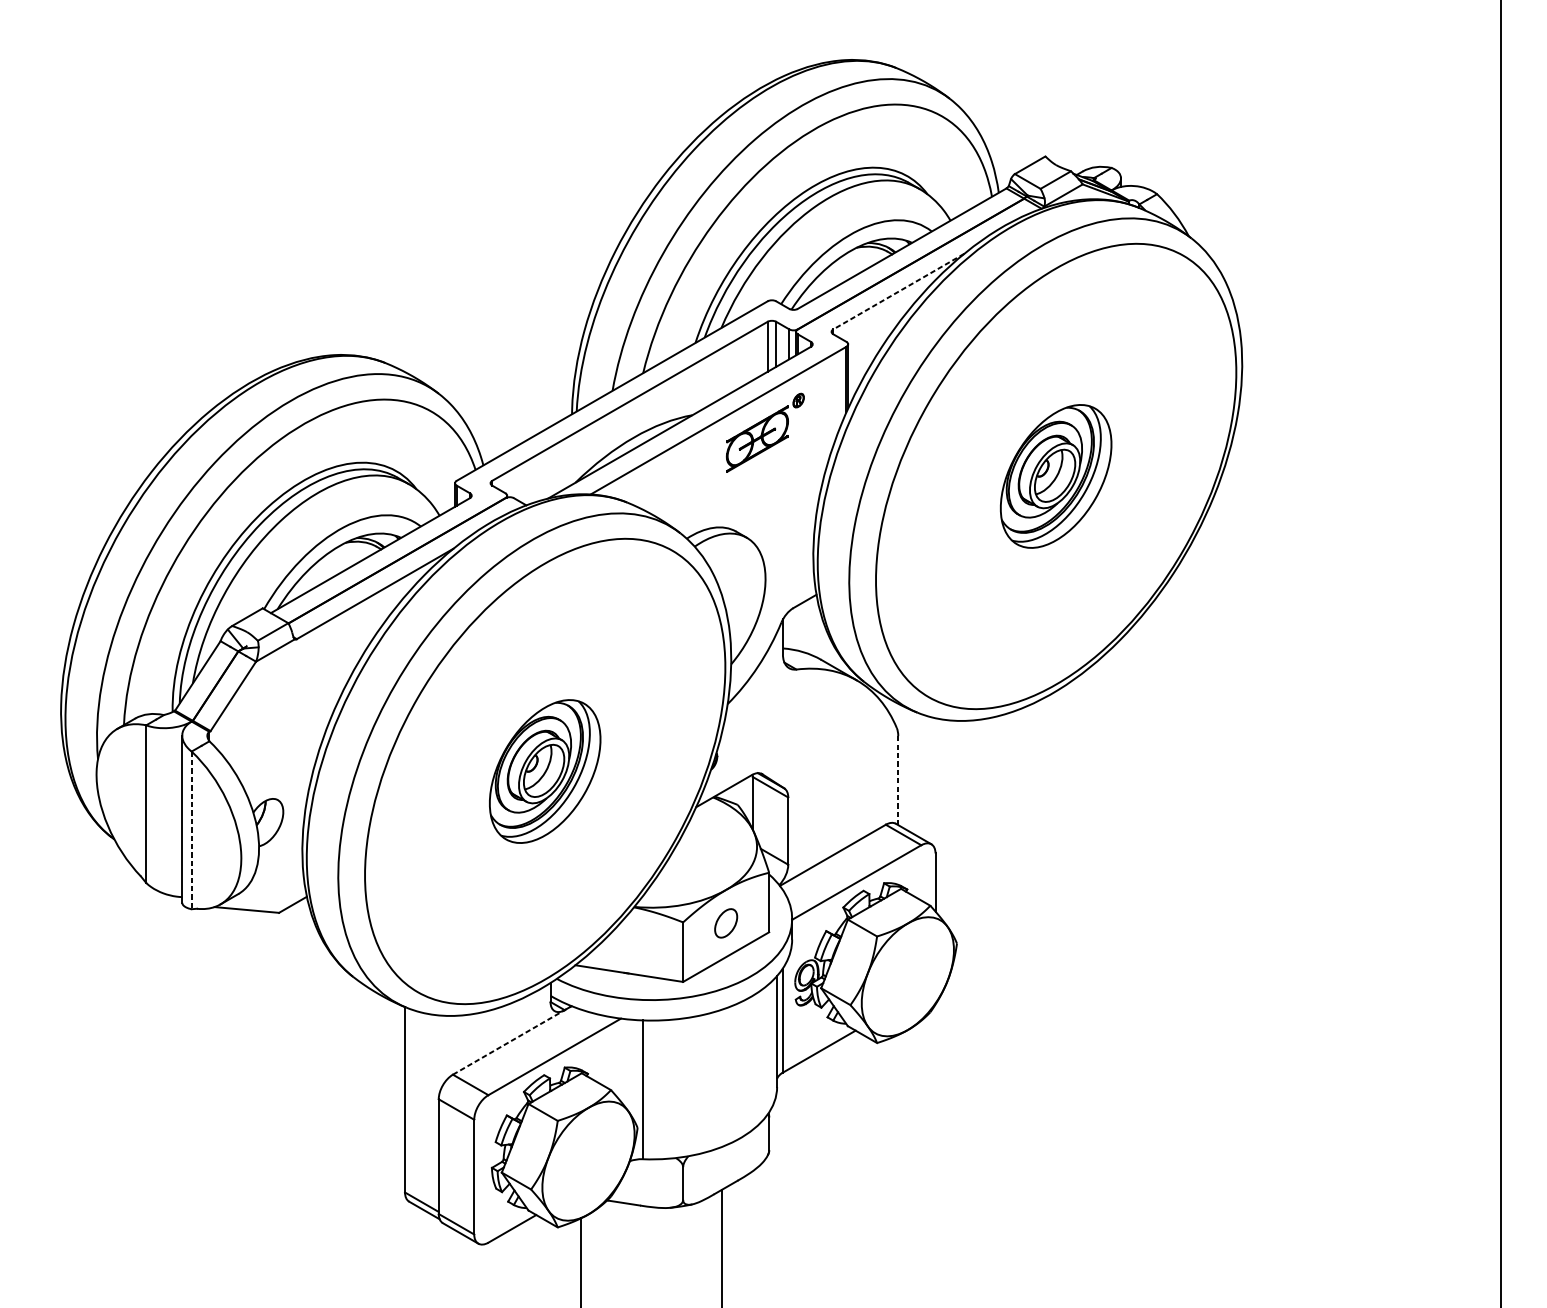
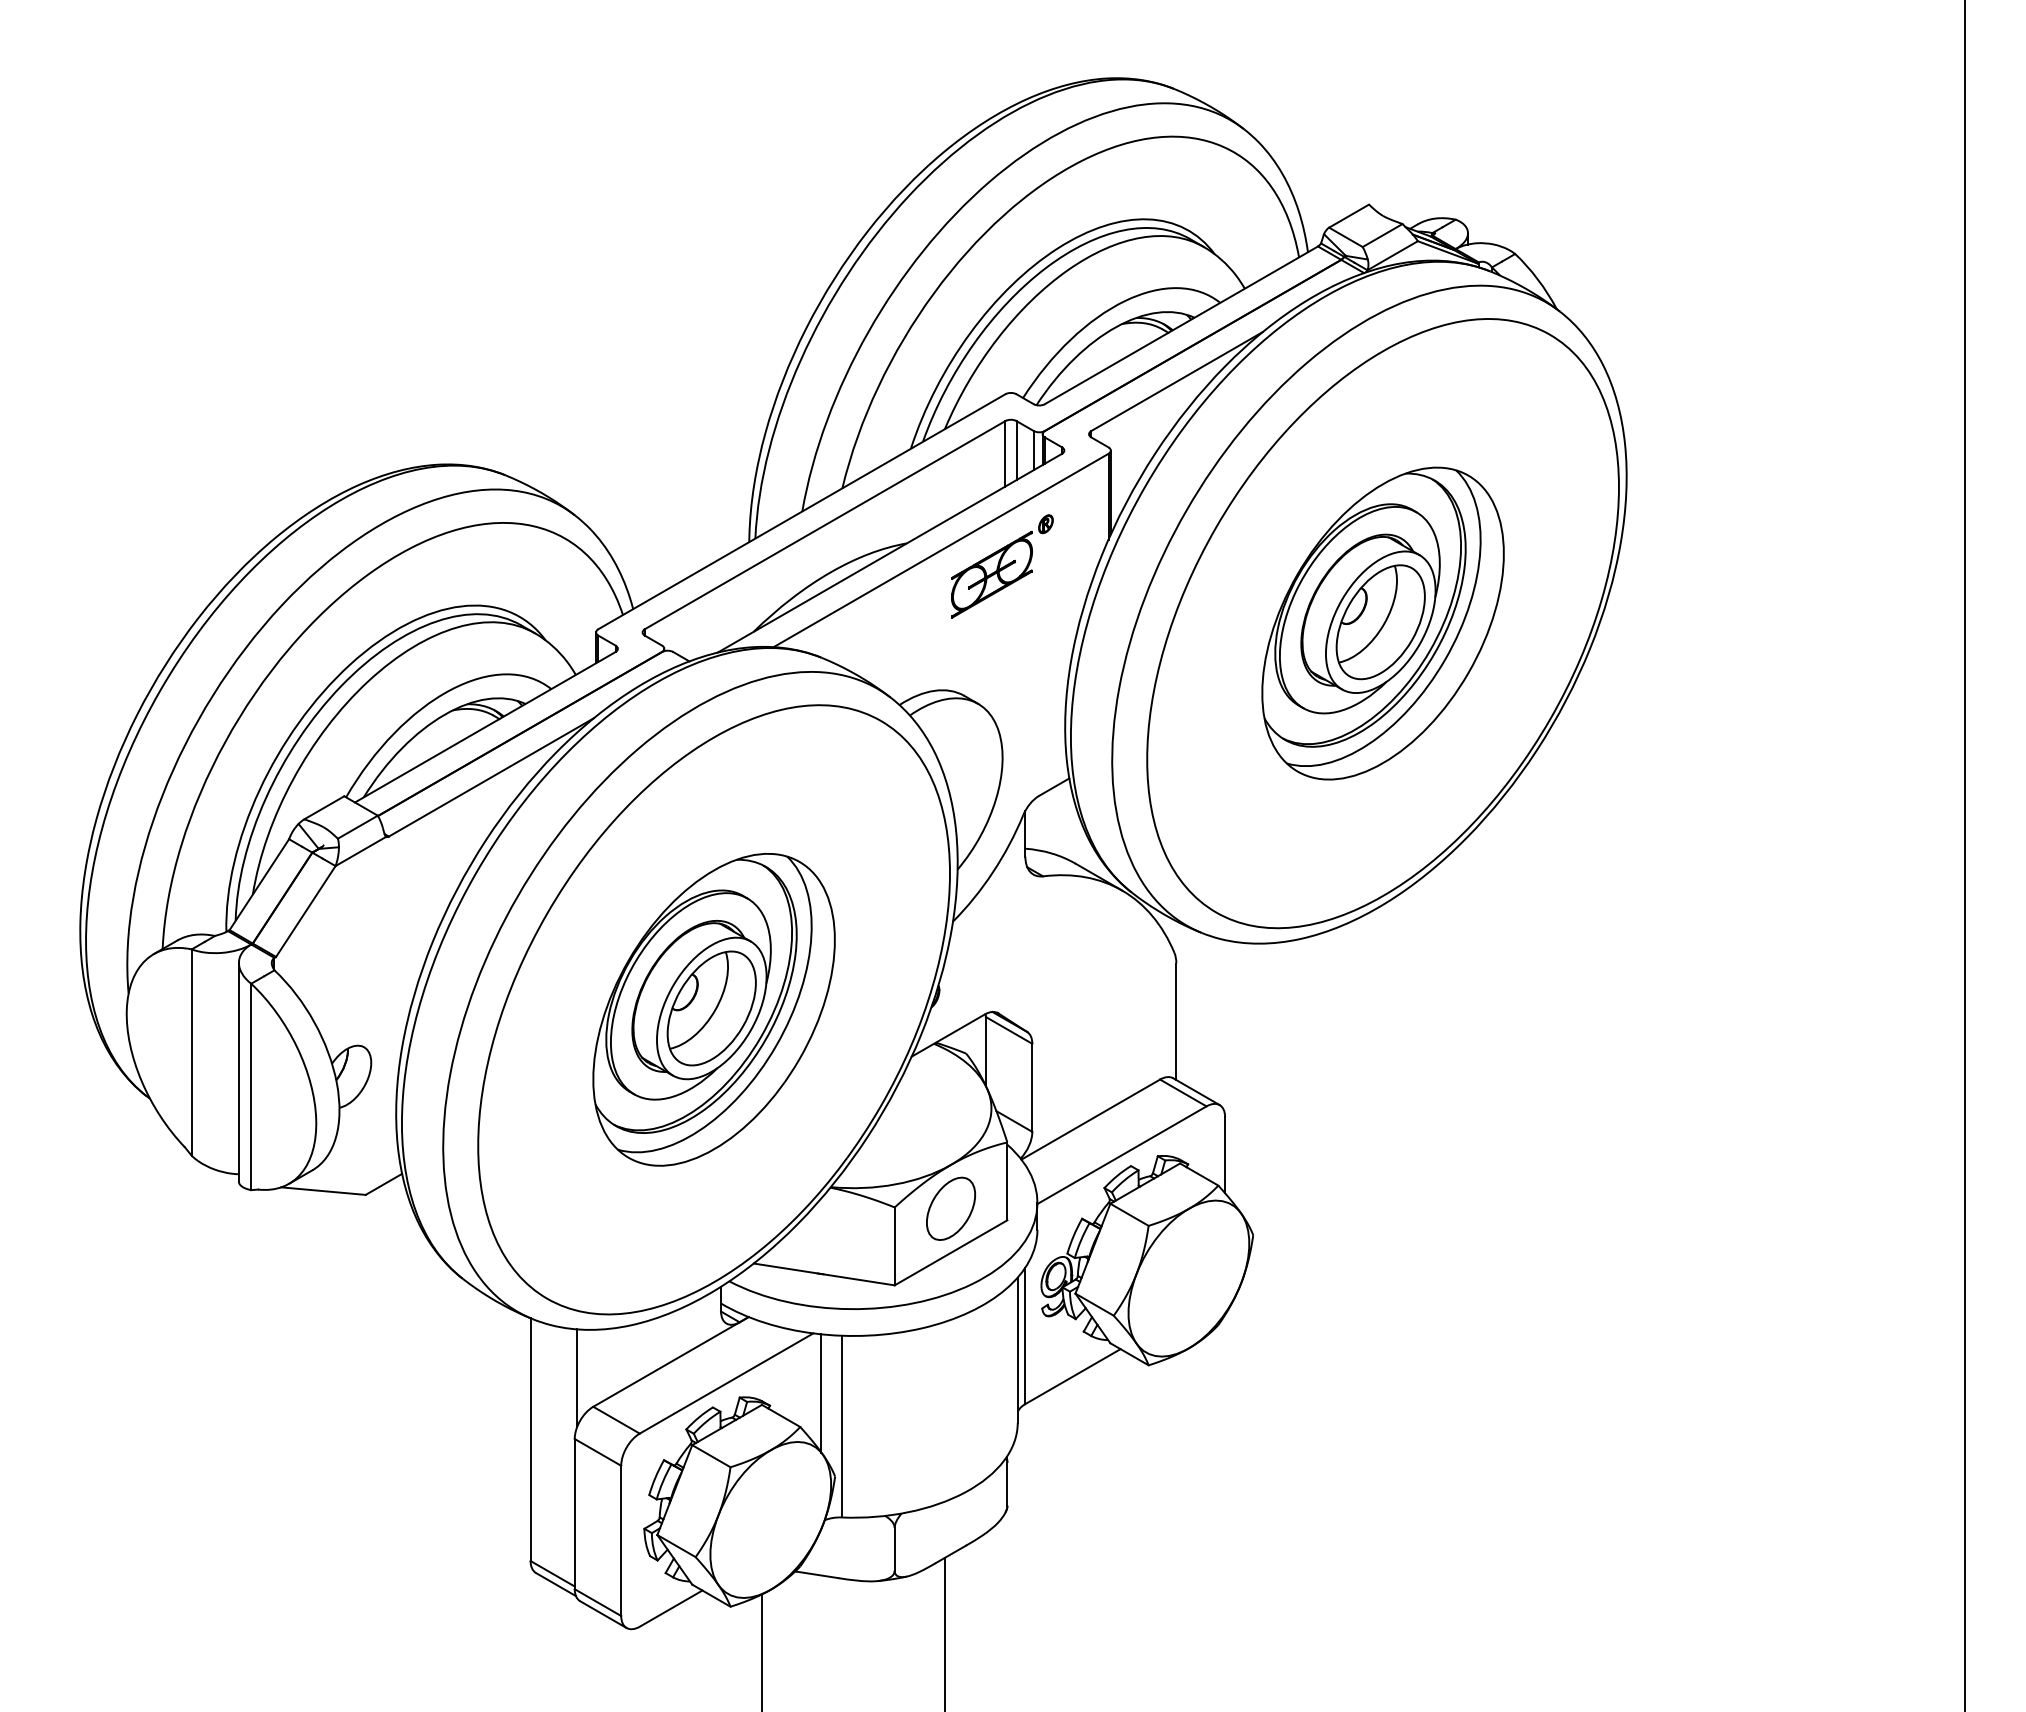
line: (899, 291) -> (1177, 381), dashed -> solid
part: (1055, 476) -> (1382, 623), size x1.67
part: (544, 771) -> (713, 1009), size x1.67
line: (898, 781) -> (1176, 1022), dashed -> solid
line: (191, 830) -> (251, 1087), dashed -> solid
part: (725, 923) -> (950, 1208), size x1.67
line: (512, 1040) -> (671, 1361), dashed -> solid
line: (440, 1053) -> (577, 1378), added
line: (627, 1064) -> (821, 1393), added

